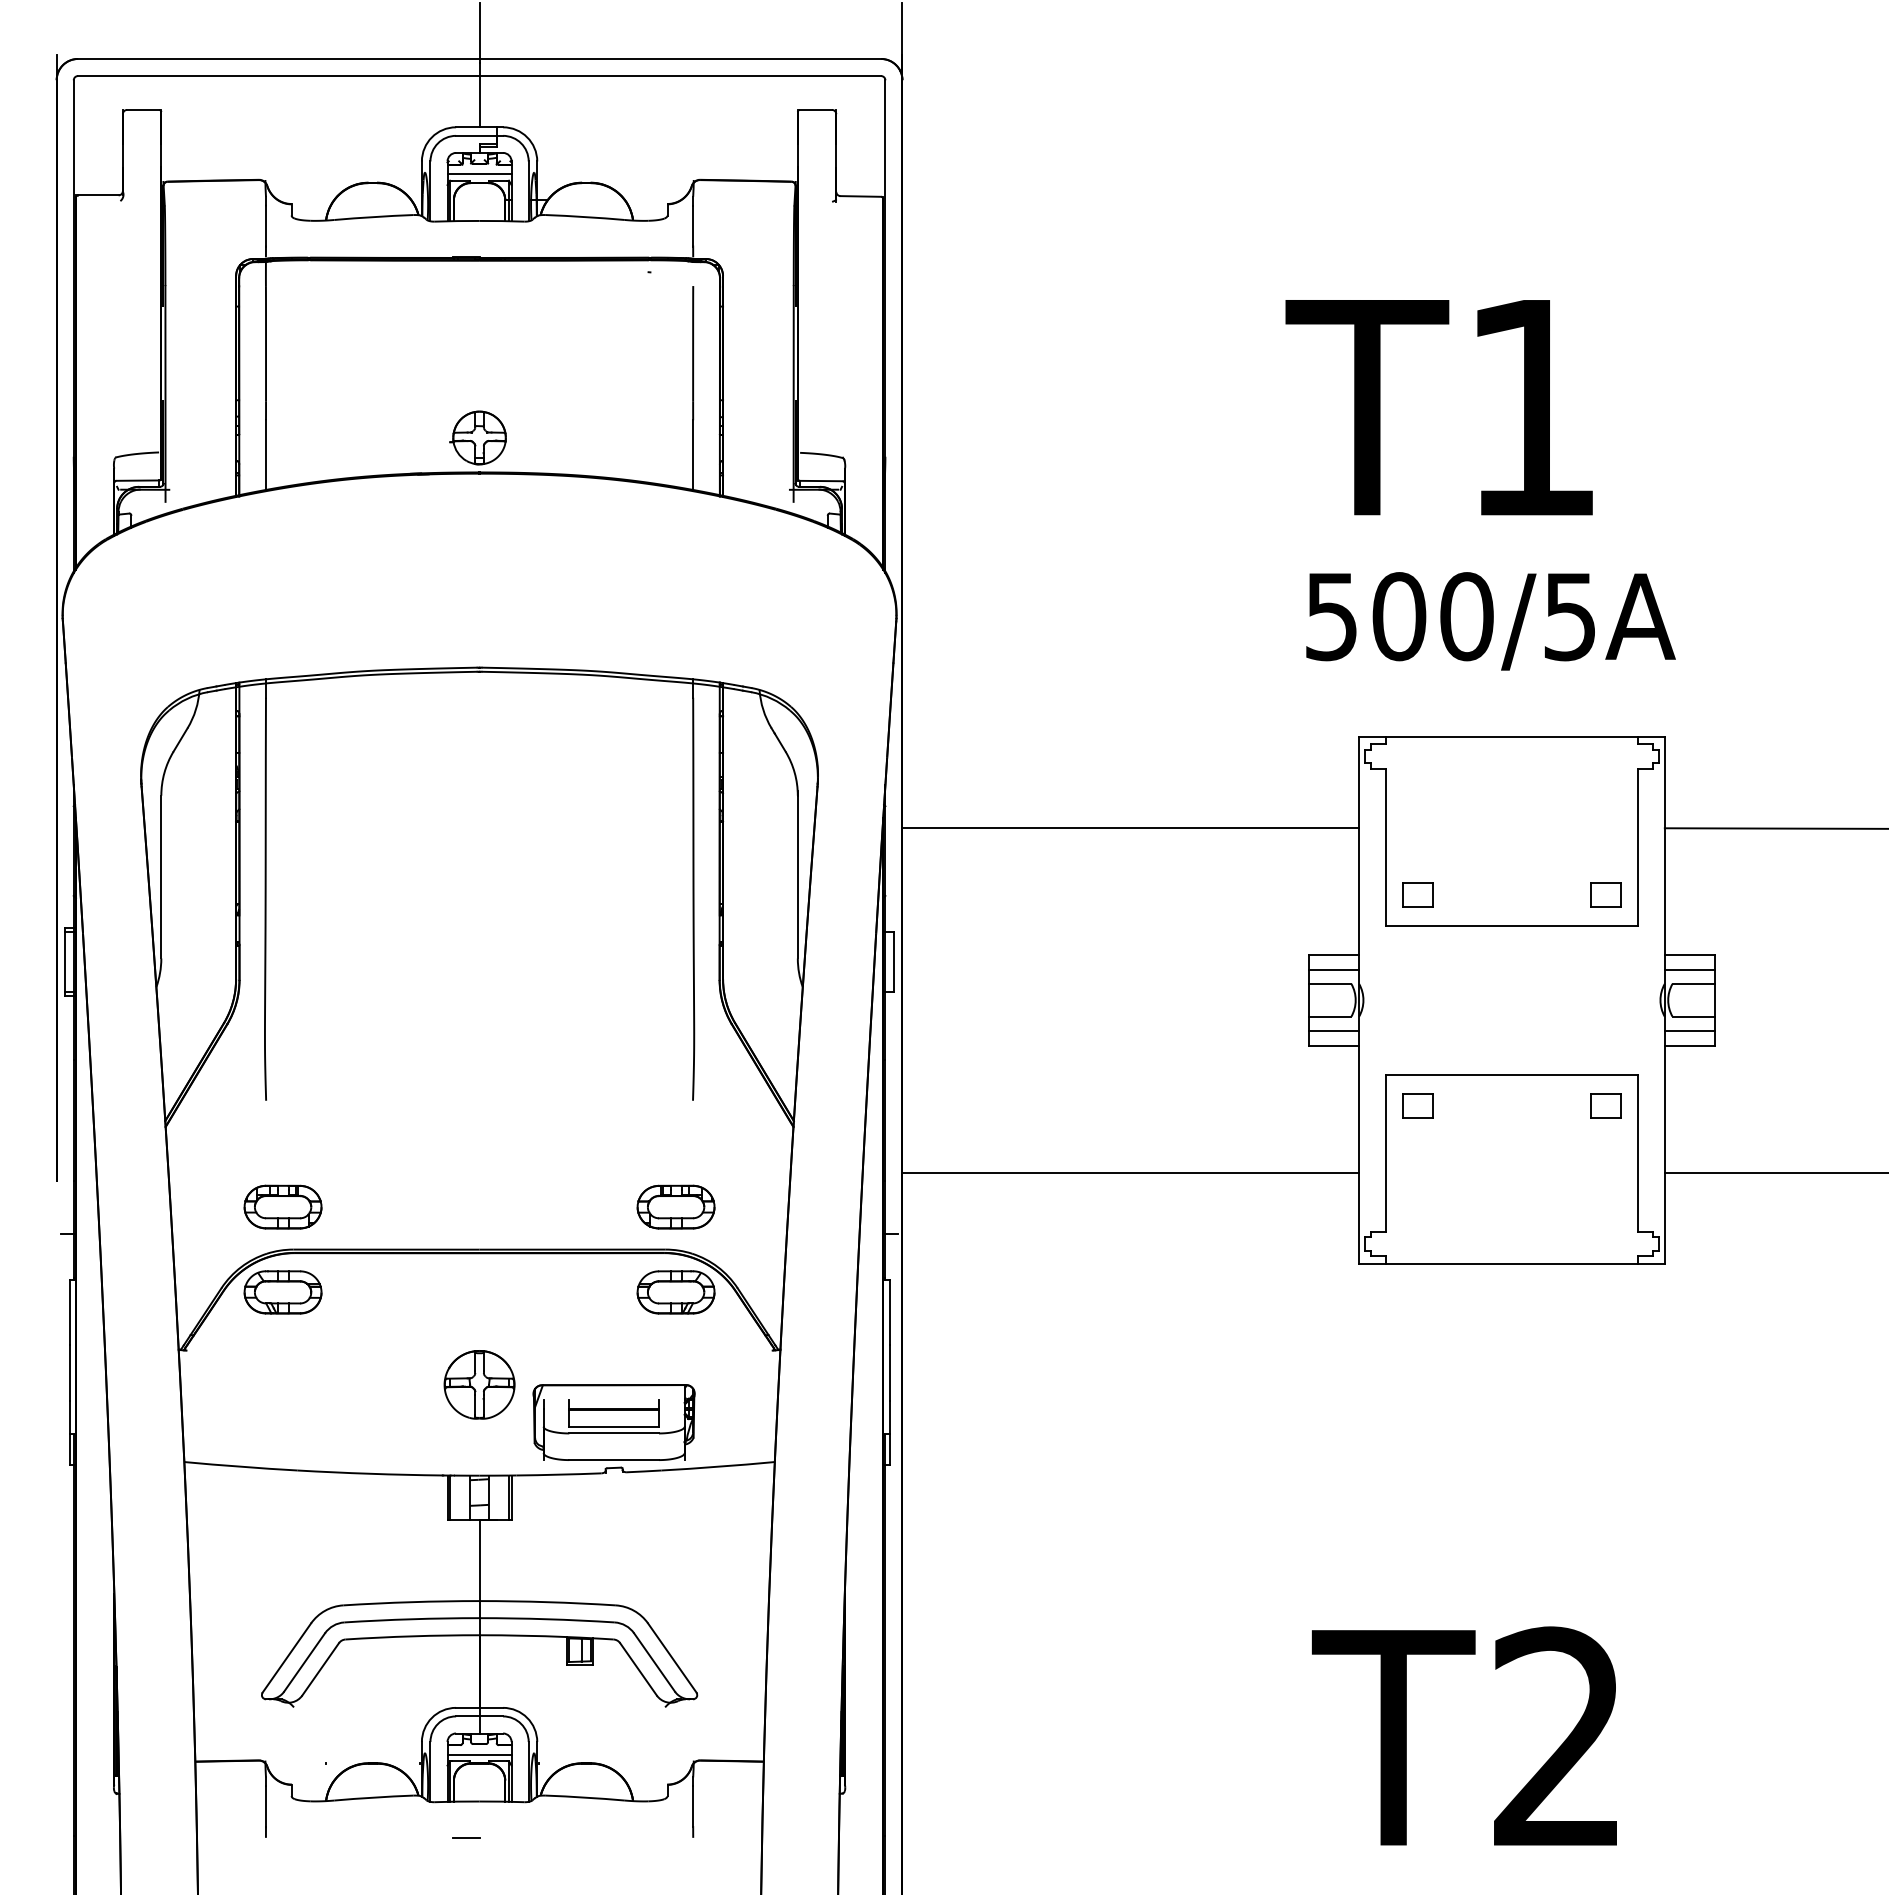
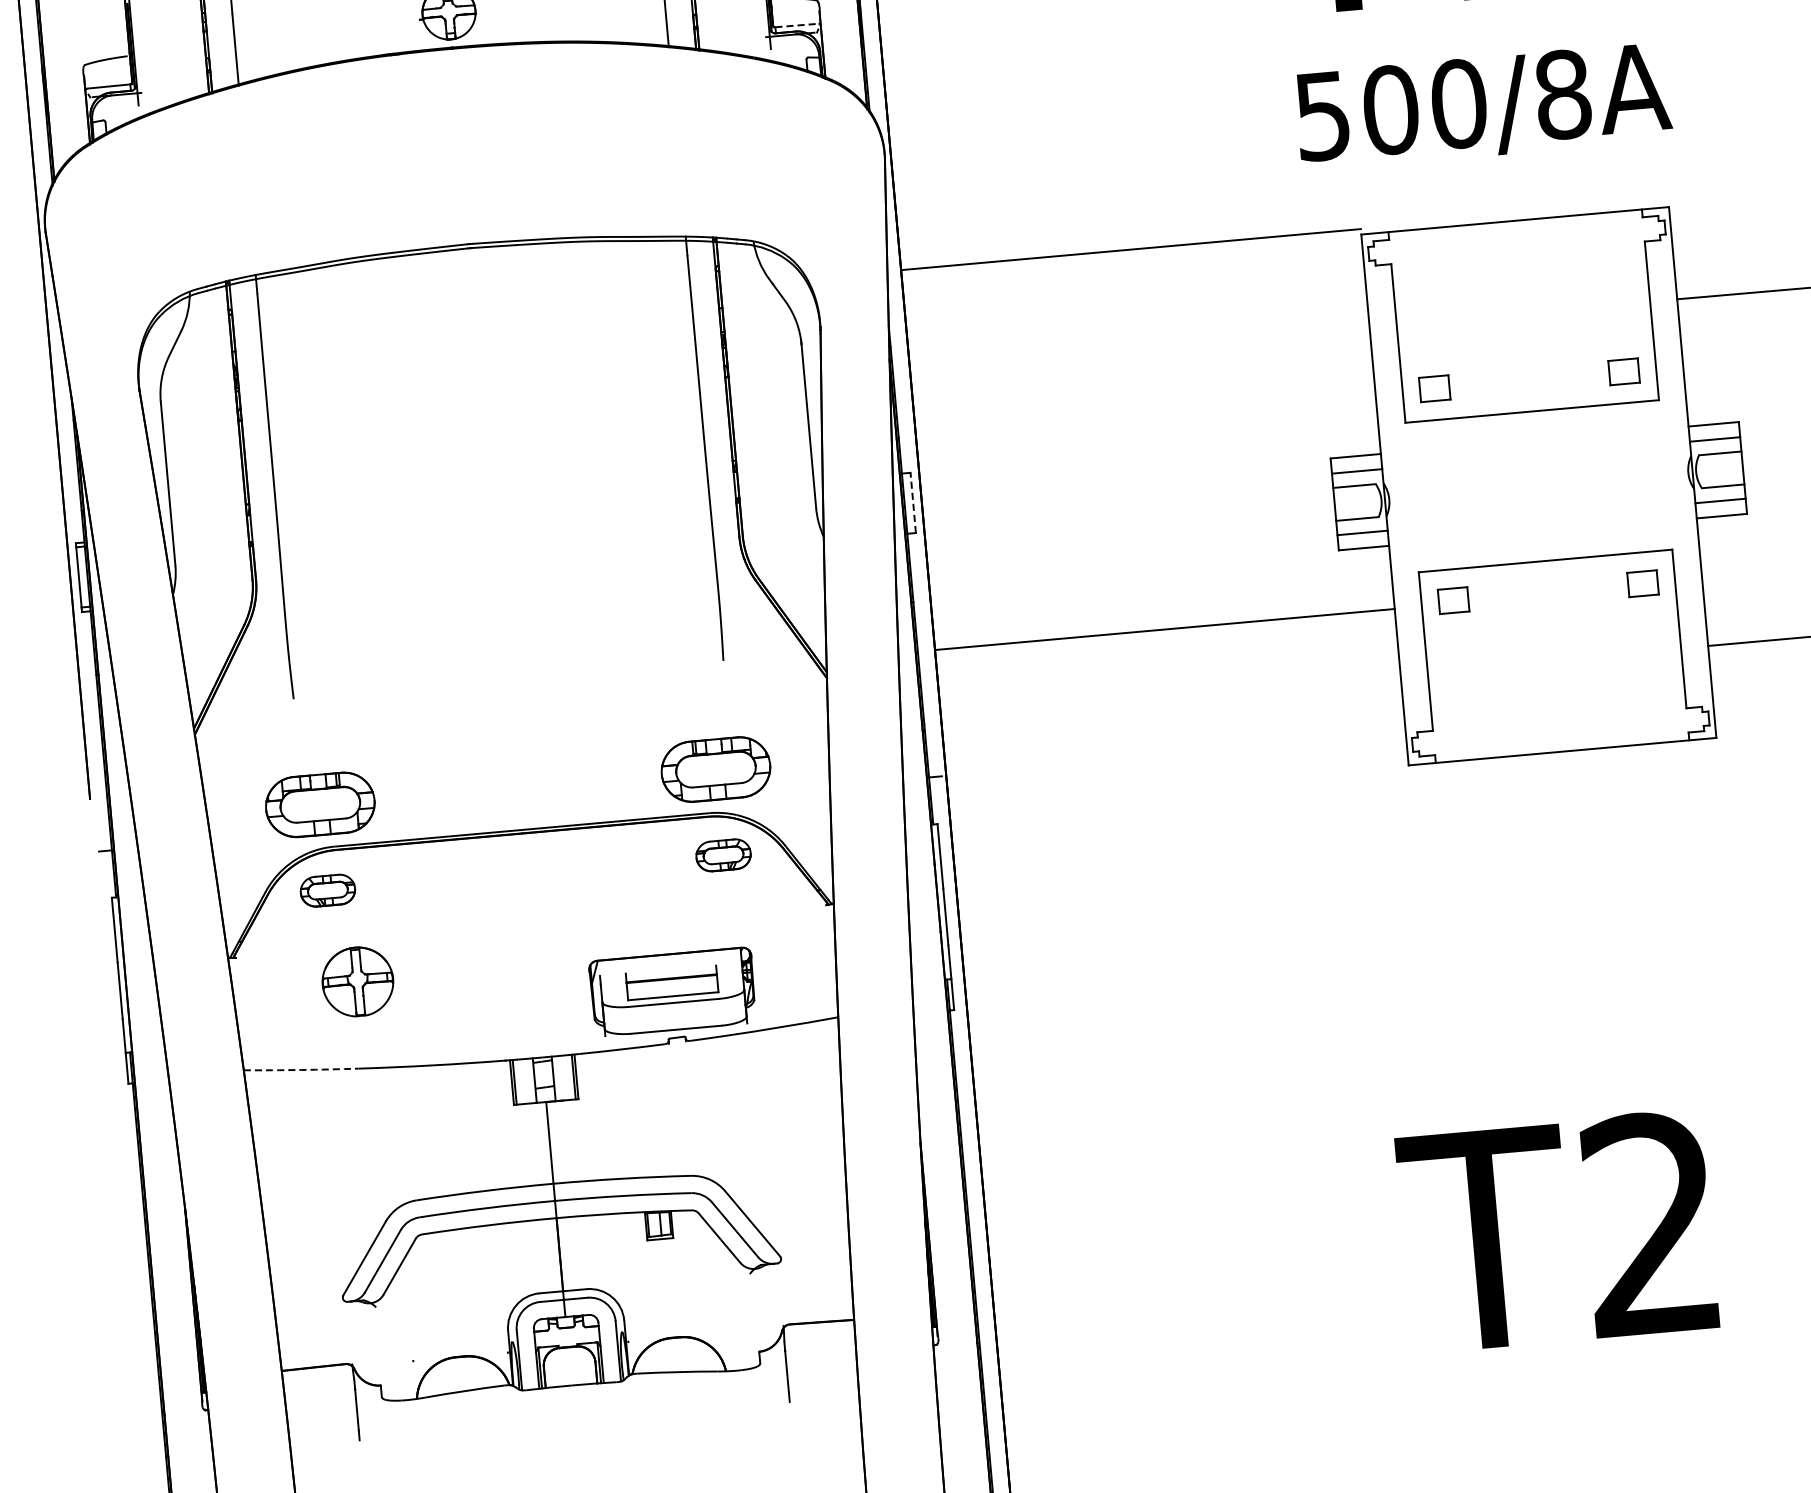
line: (821, 481) -> (797, 25), solid -> dashed
text: (1570, 616) -> (1563, 94), 500/5A -> 500/8A
line: (1130, 828) -> (1130, 249), moved
line: (893, 961) -> (912, 502), solid -> dashed
line: (1130, 1172) -> (1164, 629), moved
part: (282, 1206) -> (319, 804), size x1.4
part: (675, 1206) -> (715, 768), size x1.4
part: (282, 1292) -> (327, 890), size x0.7
part: (675, 1292) -> (723, 855), size x0.7
part: (479, 1384) -> (357, 981), moved
arc: (240, 1466) -> (300, 1069), solid -> dashed
line: (479, 1754) -> (567, 1338), removed
line: (466, 1837) -> (561, 1422), removed

